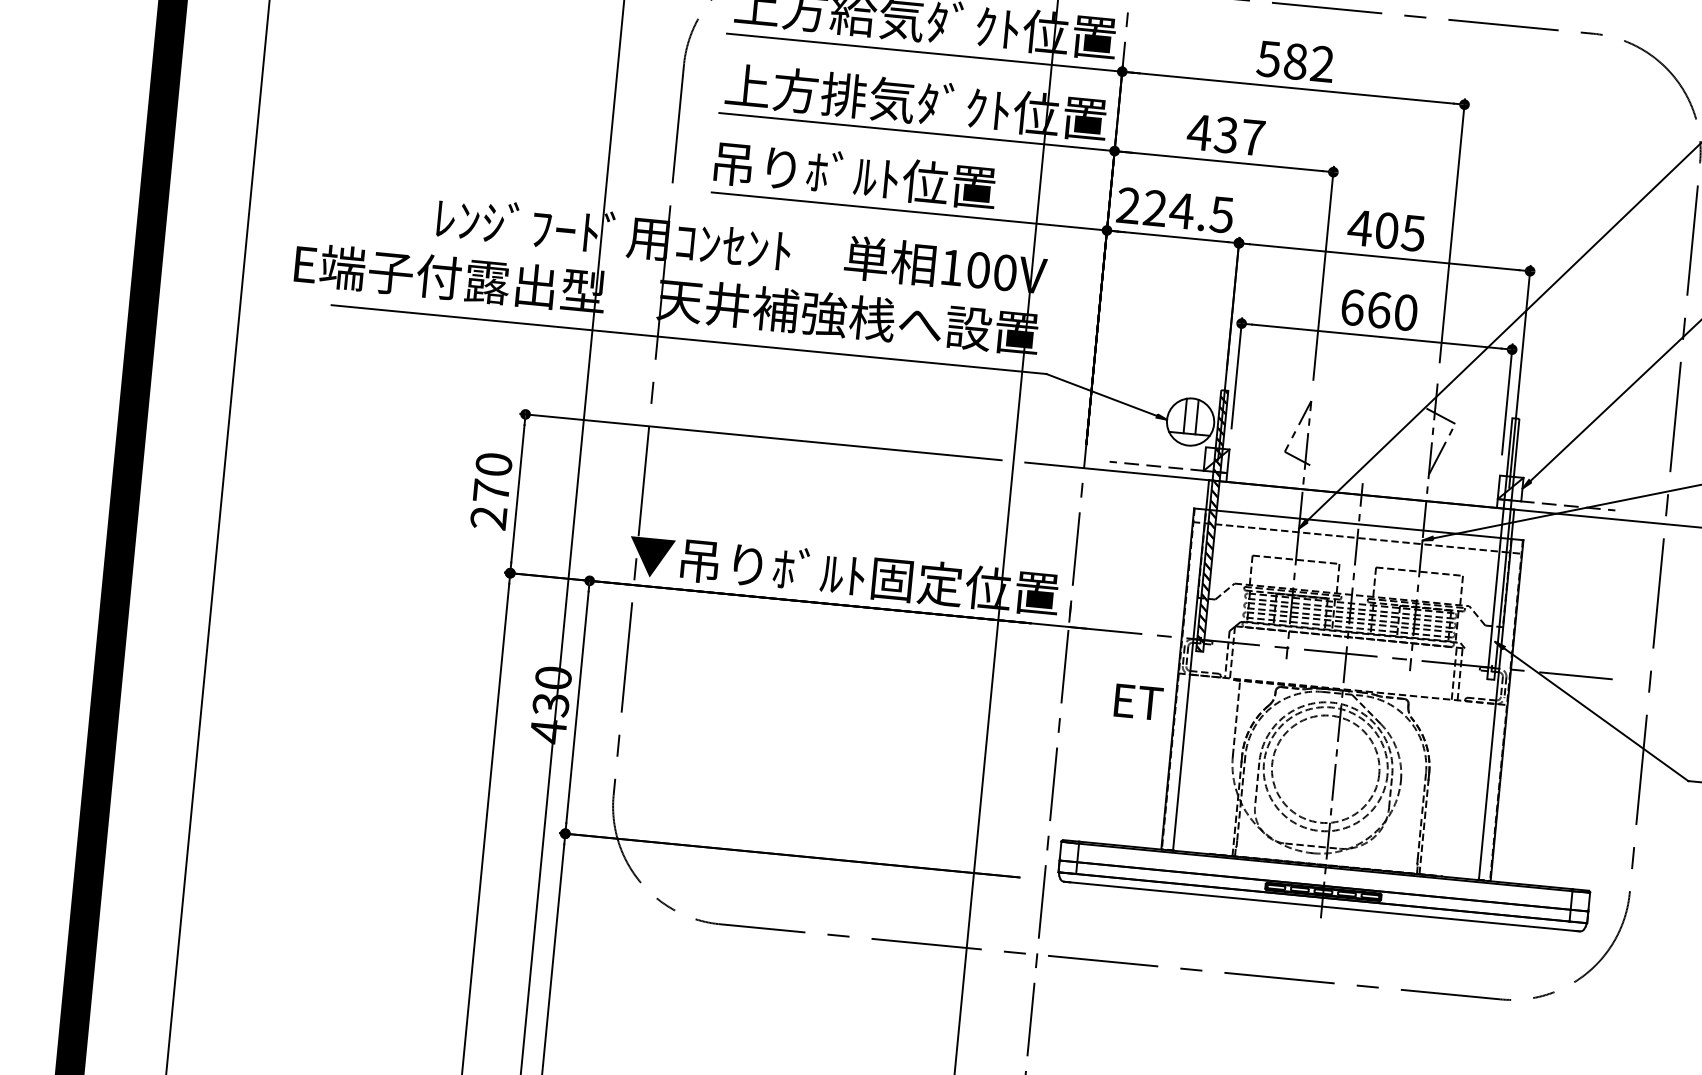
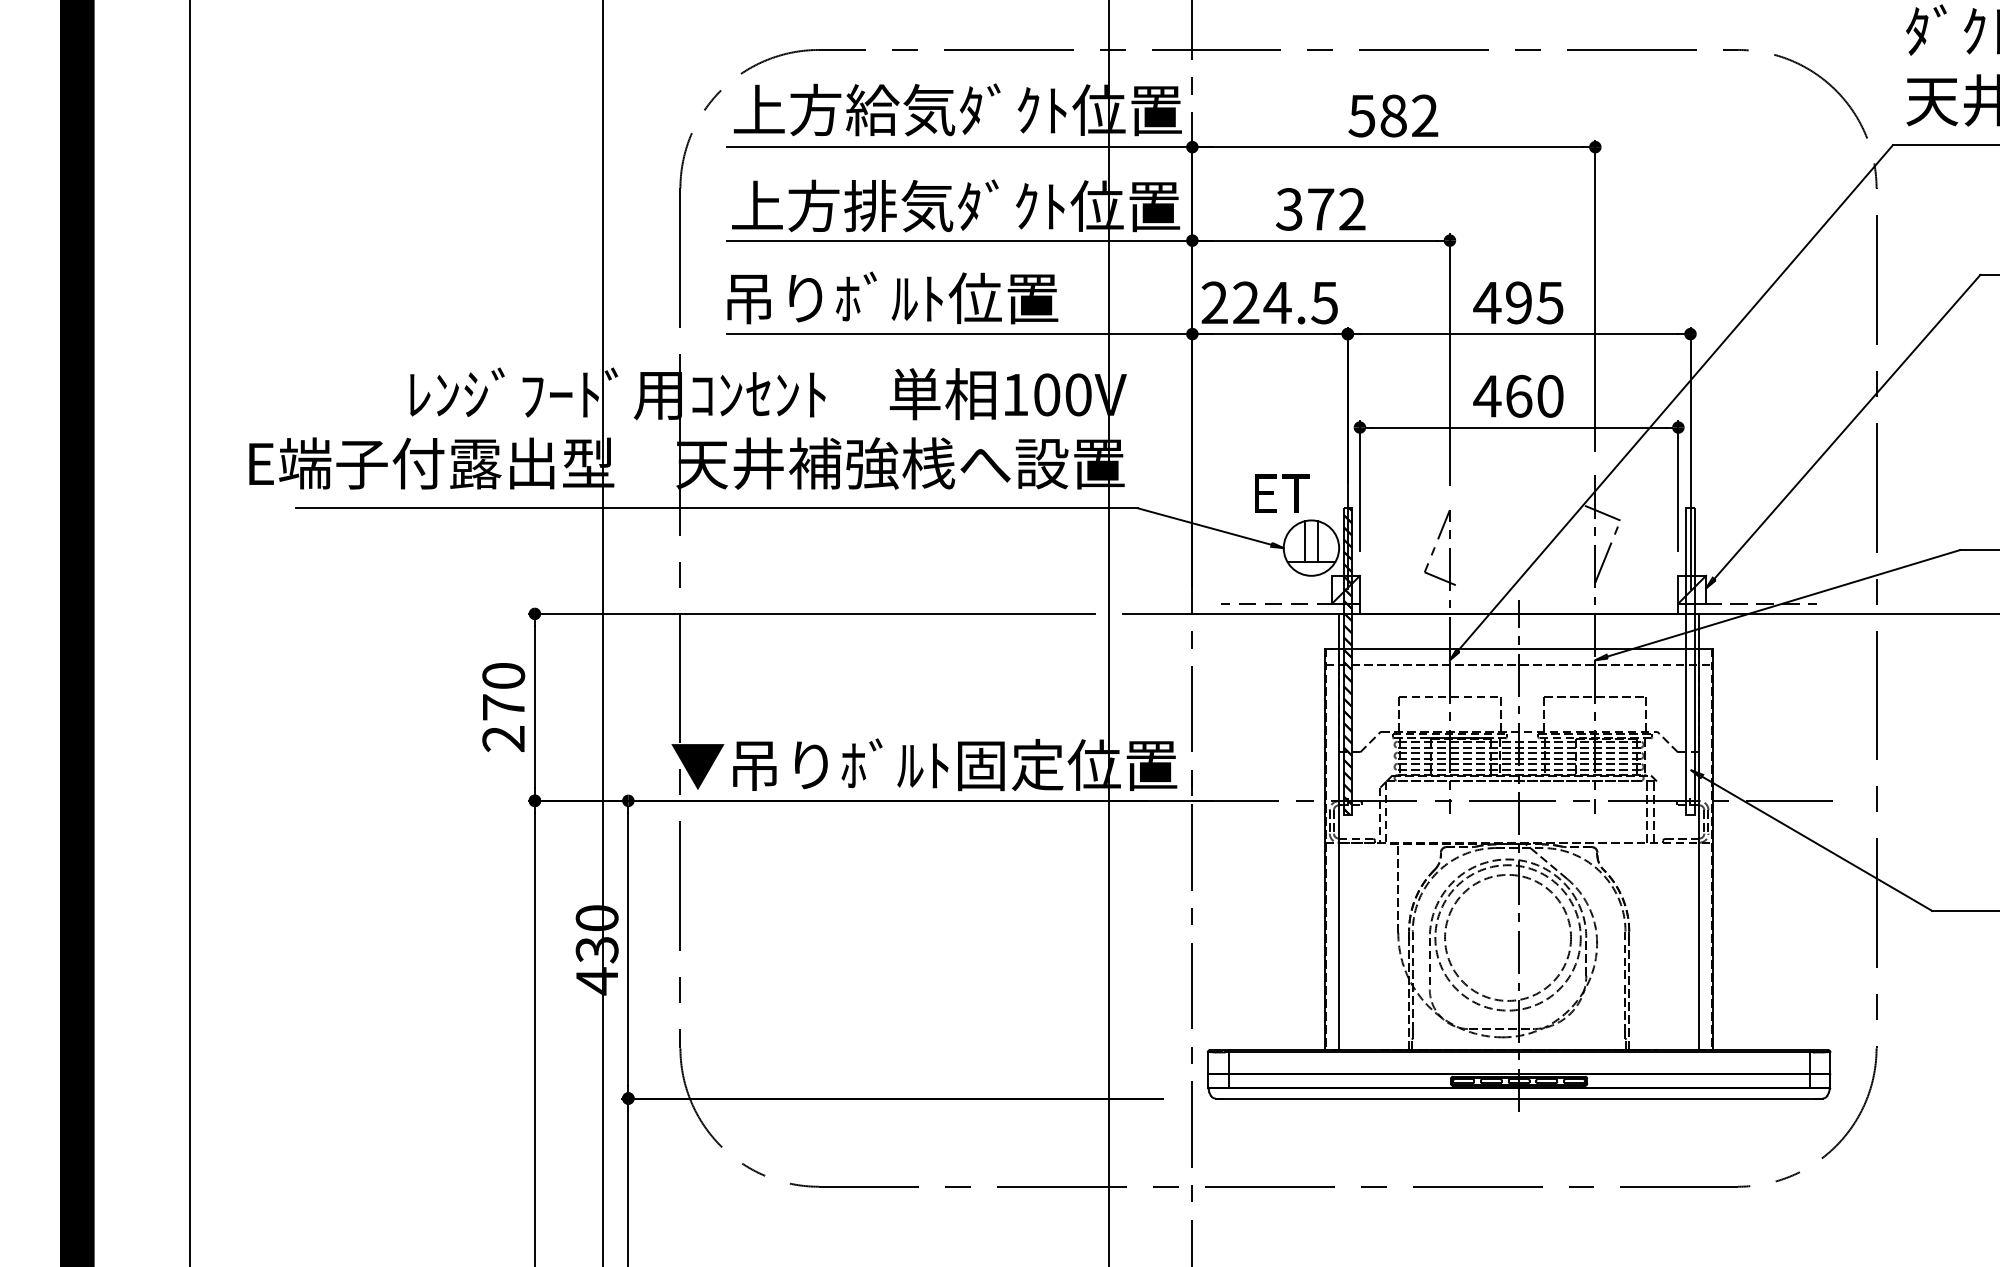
text: (1225, 135) -> (1320, 209), 437 -> 372
text: (1387, 230) -> (1519, 302), 405 -> 495
text: (1352, 306) -> (1487, 395), 660 -> 460
text: (1138, 702) -> (1282, 493), moved

